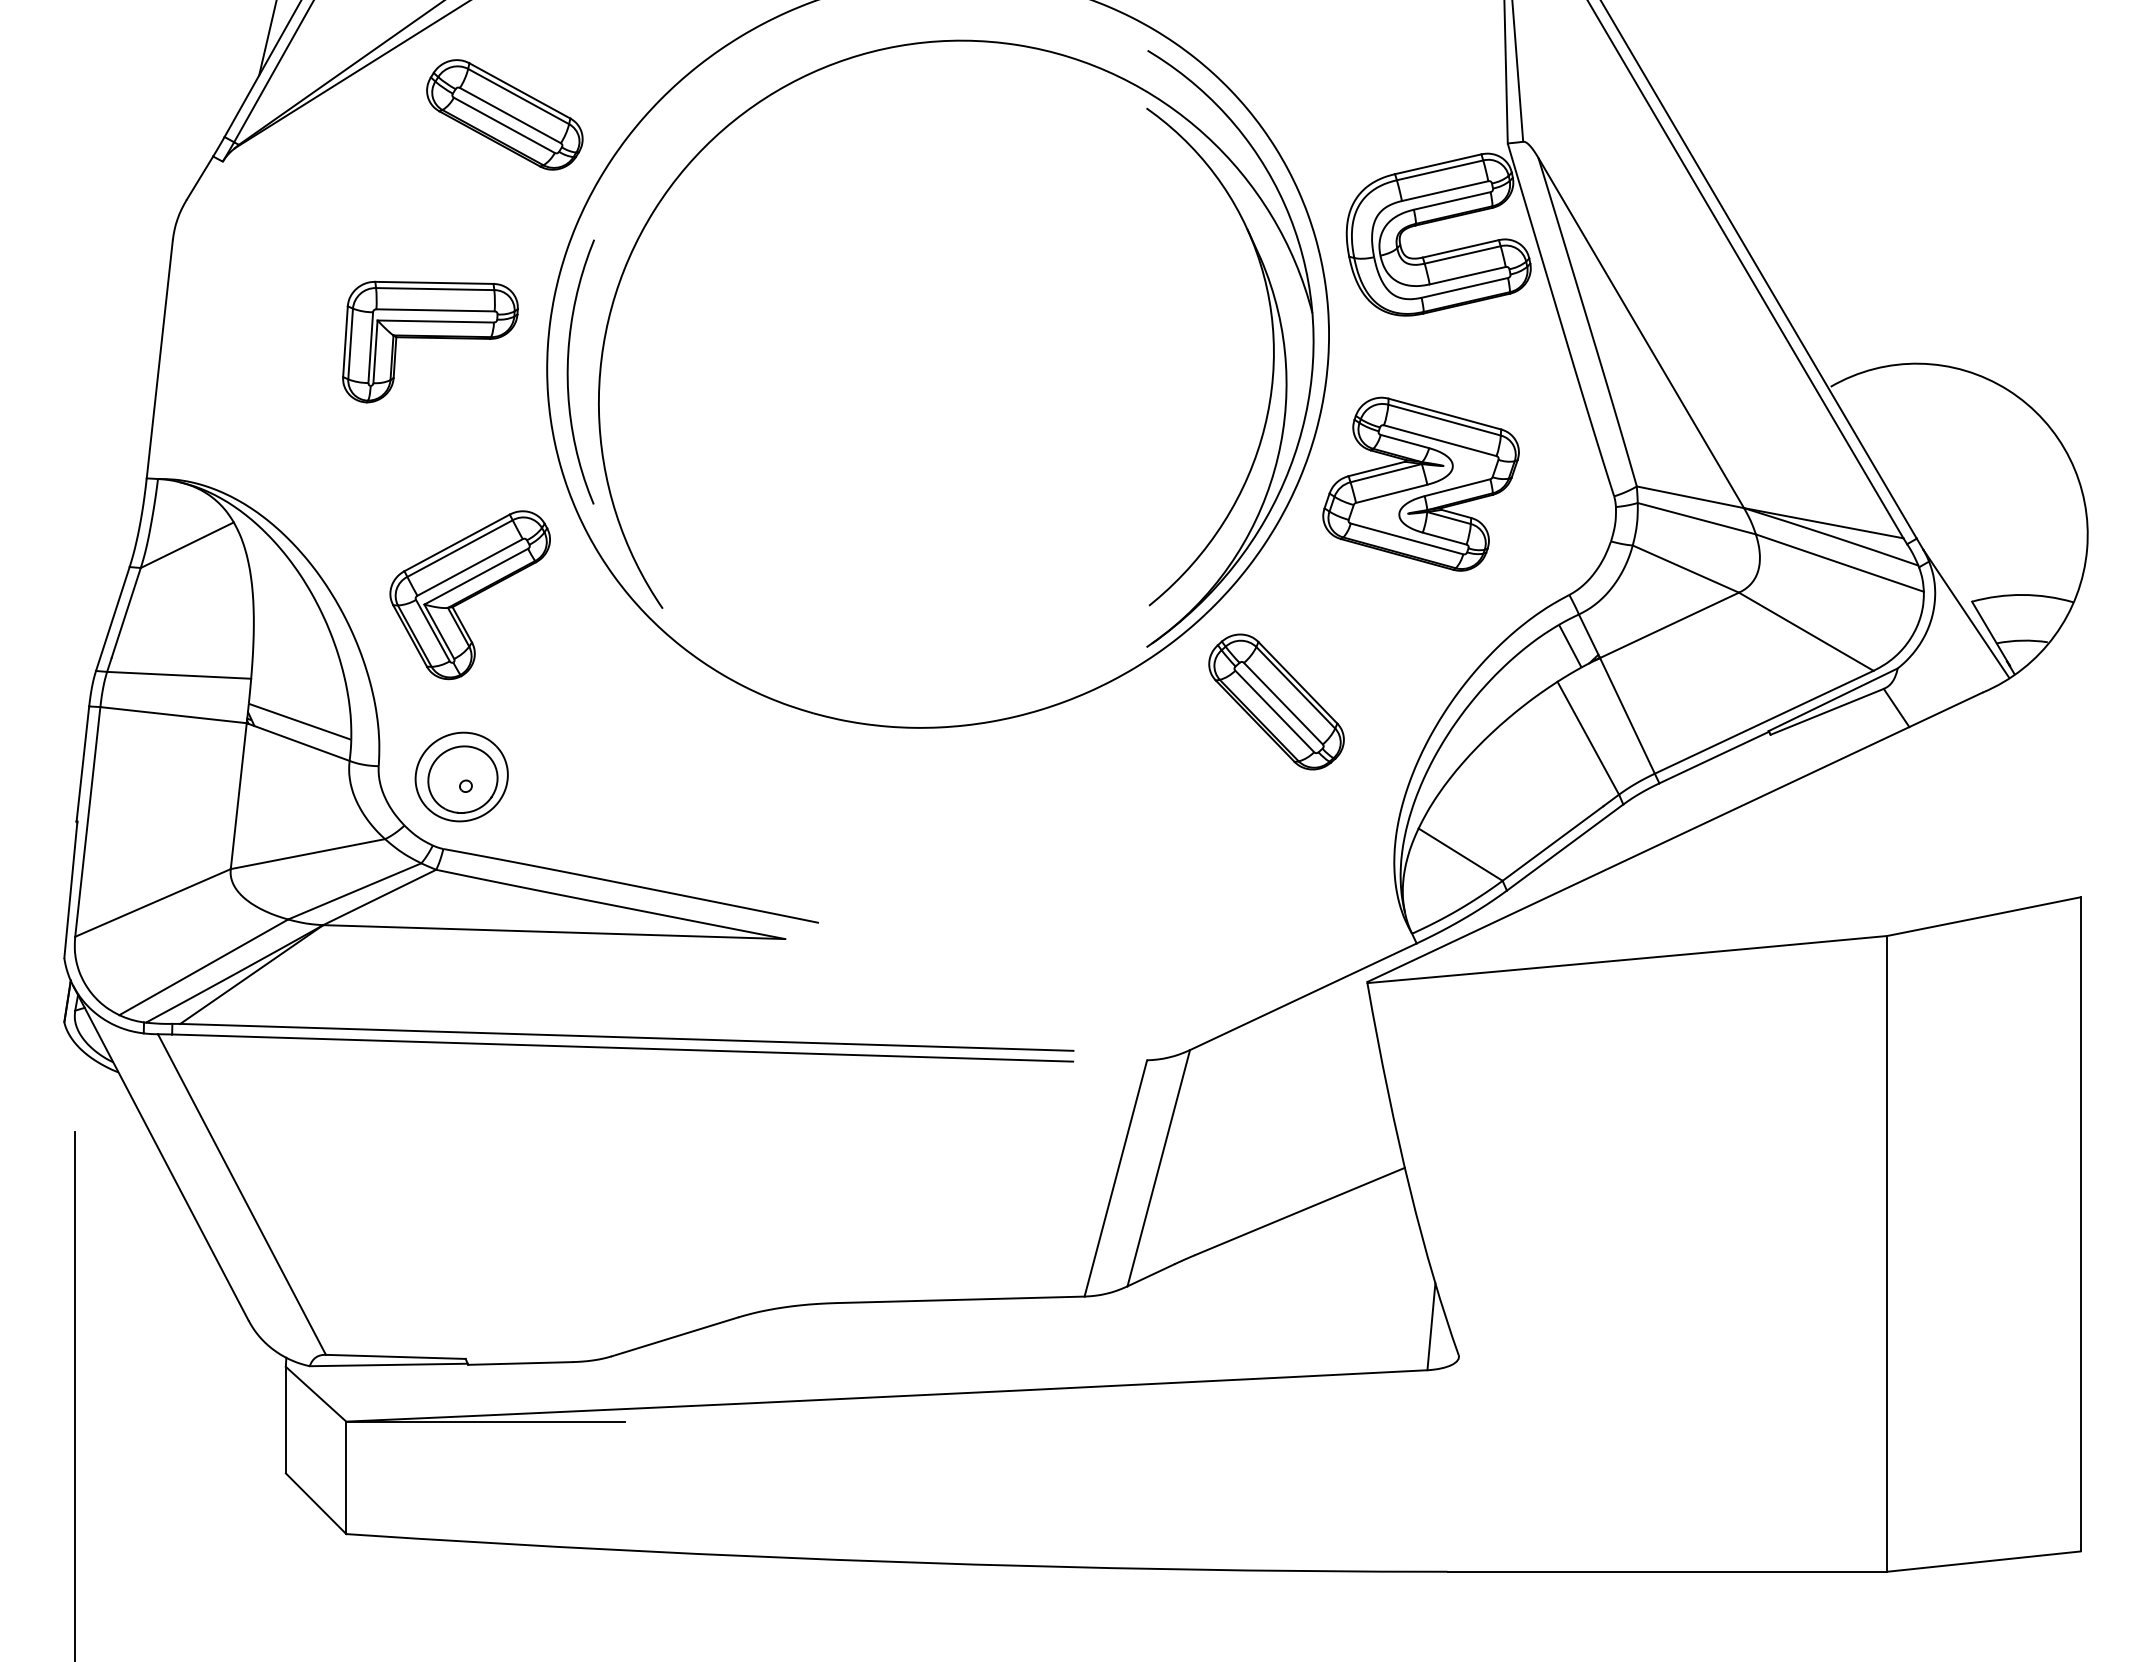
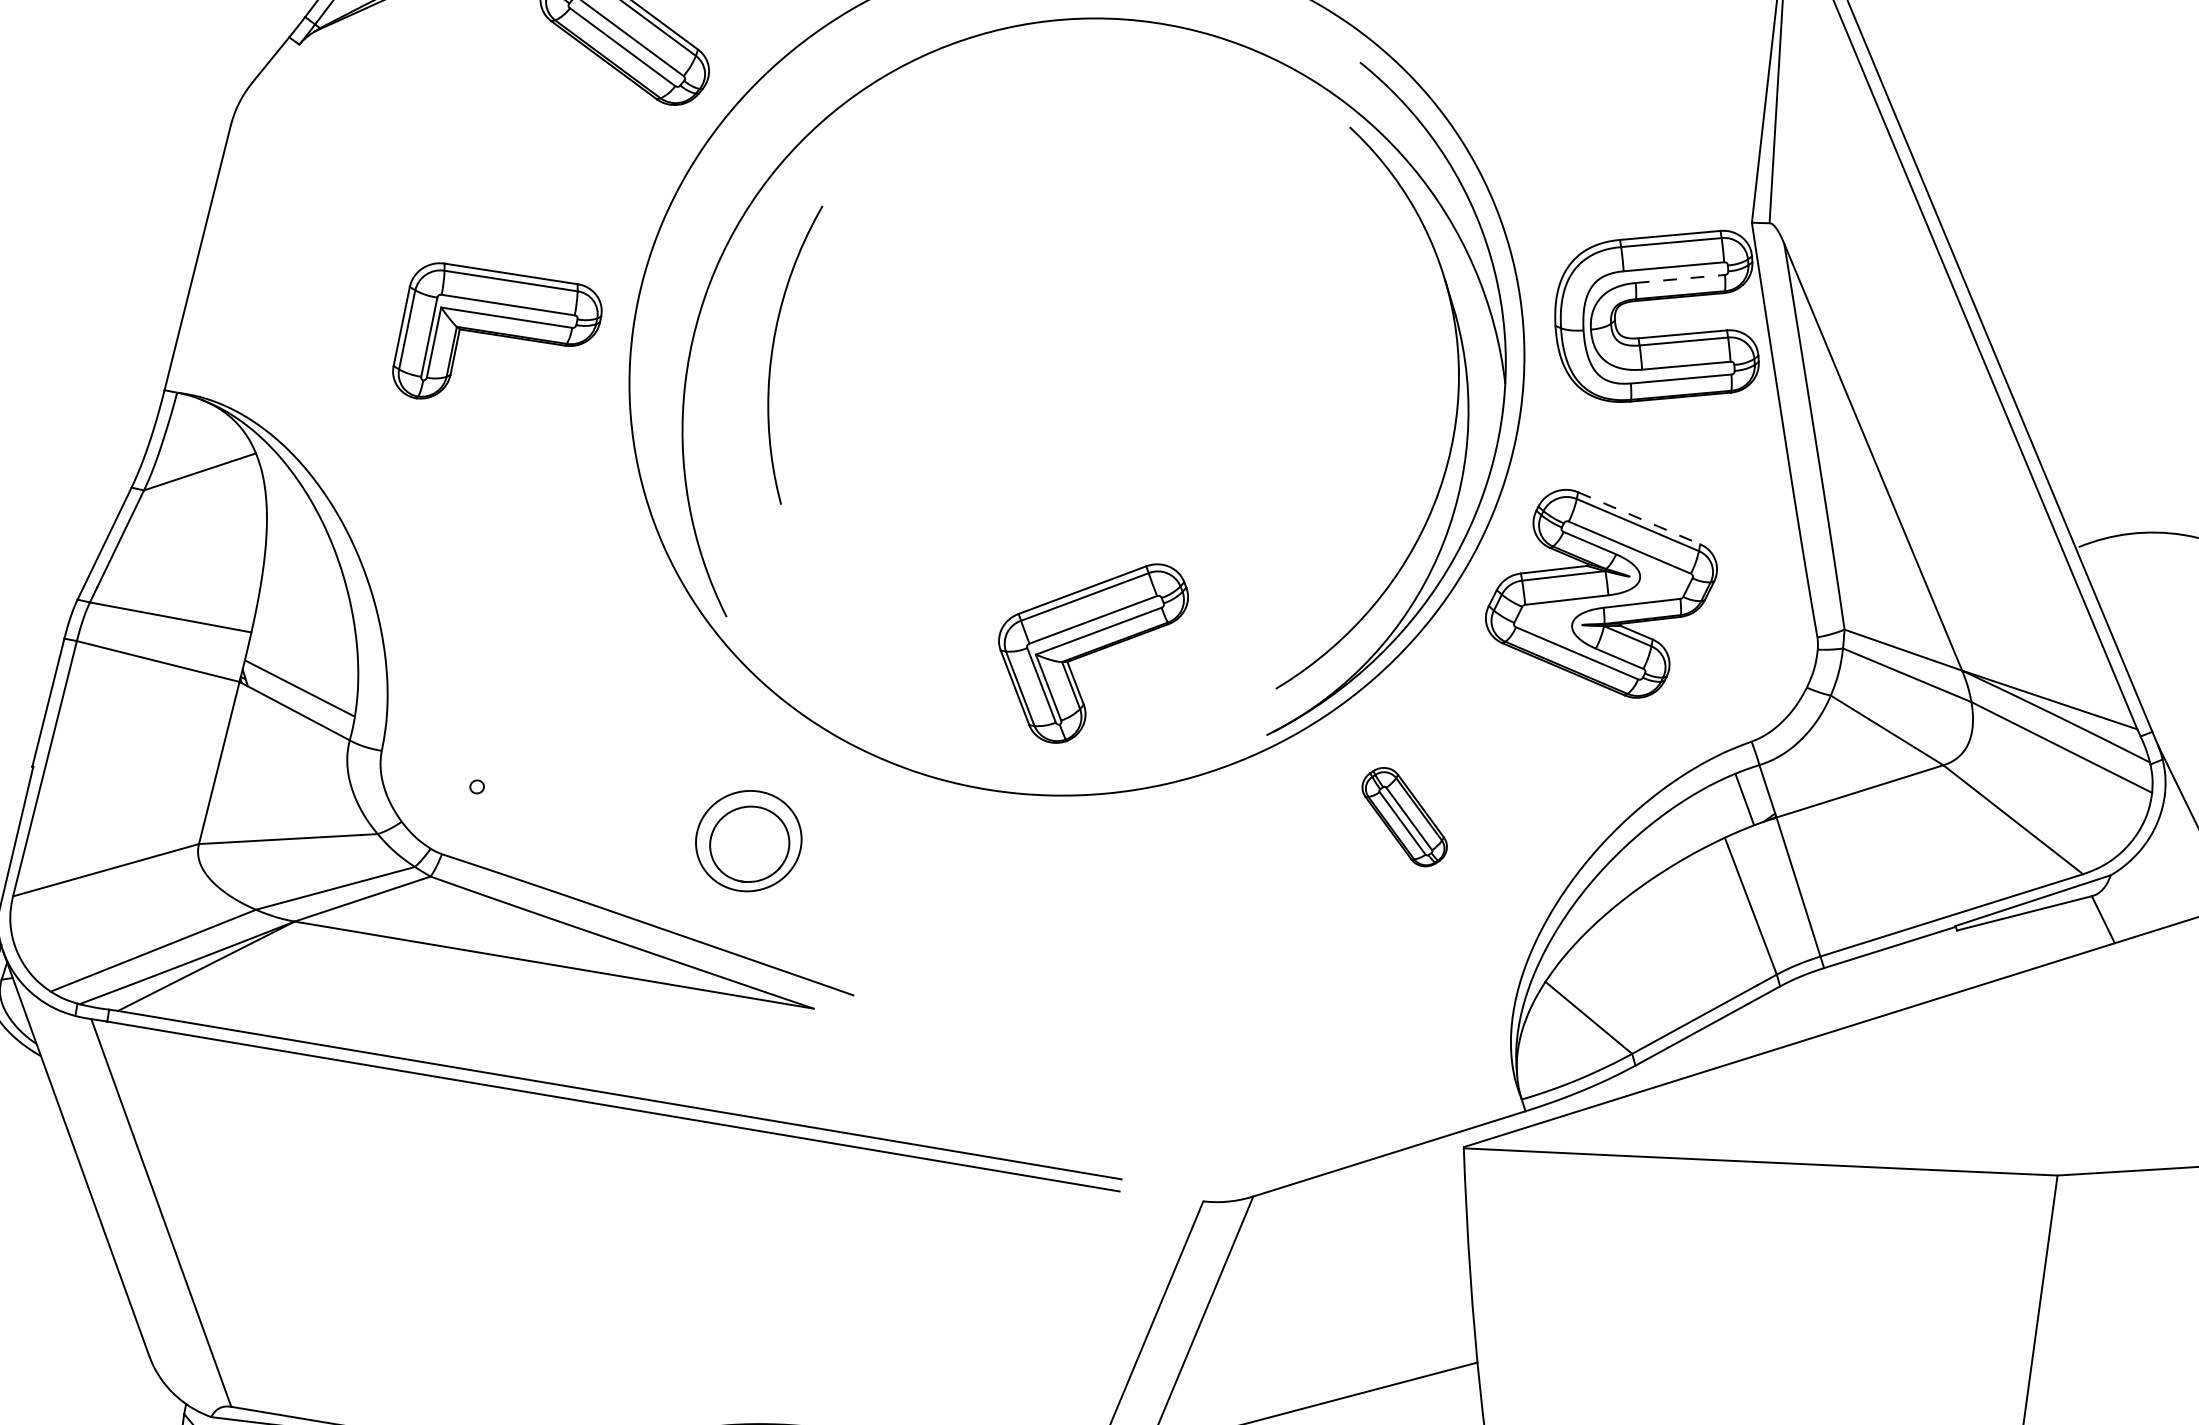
line: (1452, 200) -> (1680, 278), solid -> dashed
part: (430, 341) -> (497, 339), moved
curve: (568, 371) -> (773, 350), moved
line: (1445, 414) -> (1639, 518), solid -> dashed
part: (469, 595) -> (1088, 651), moved
part: (1276, 701) -> (1404, 816), size x0.6
part: (461, 776) -> (748, 840), moved

